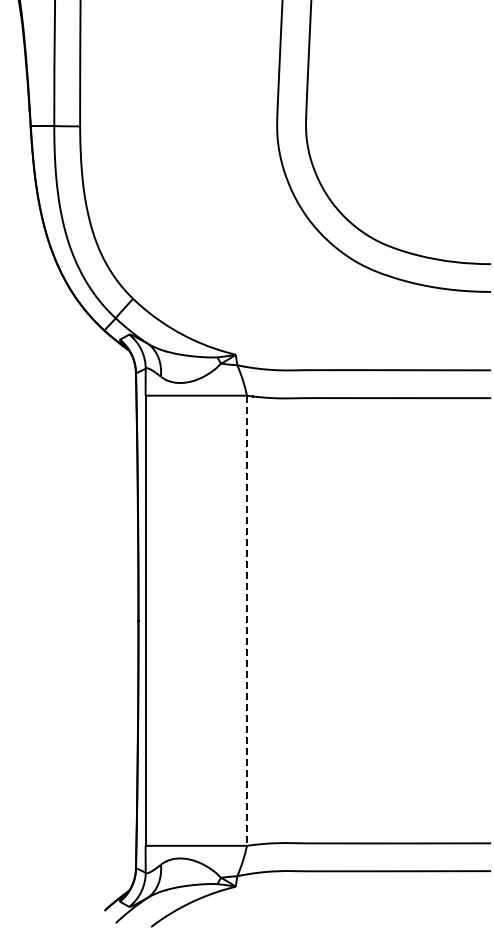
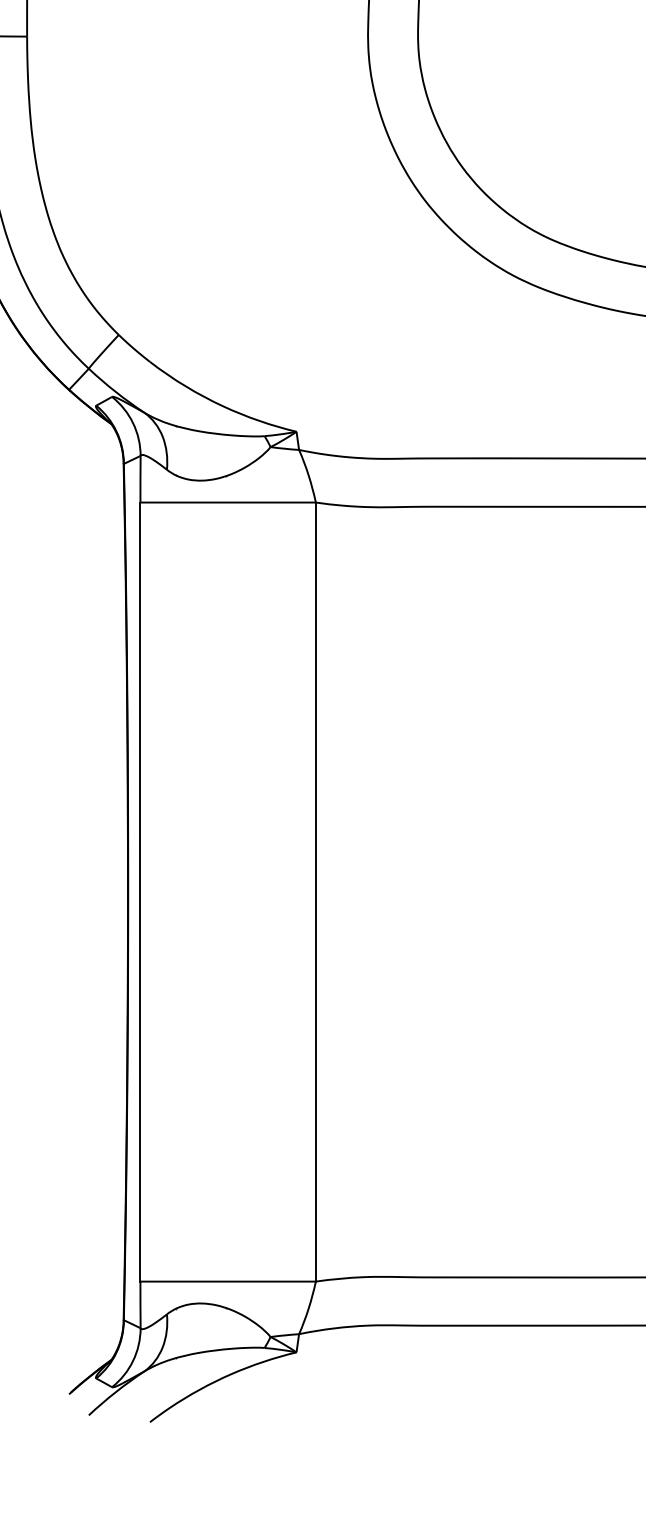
line: (247, 621) -> (316, 893), dashed -> solid

